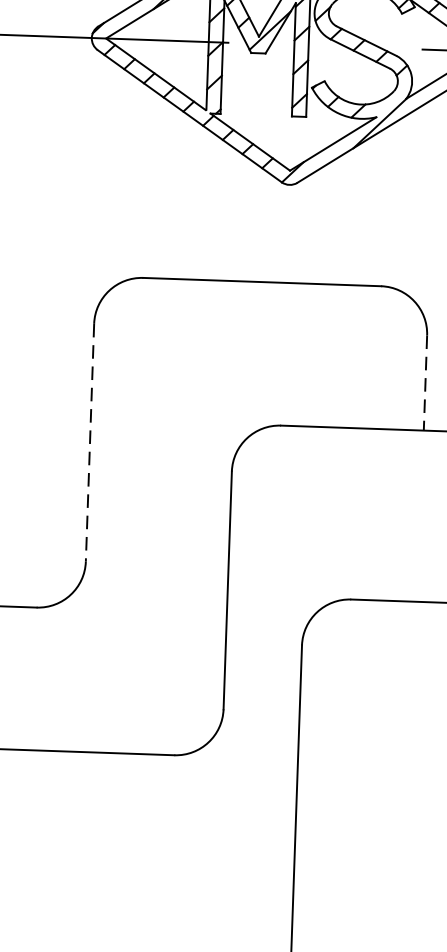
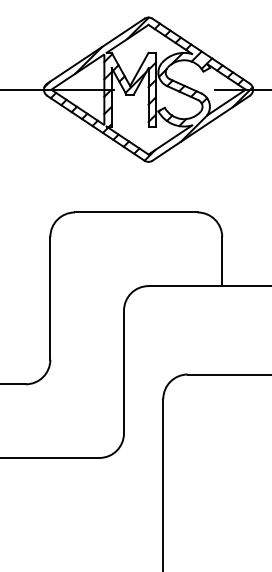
line: (426, 382) -> (222, 261), dashed -> solid
line: (90, 442) -> (50, 298), dashed -> solid

